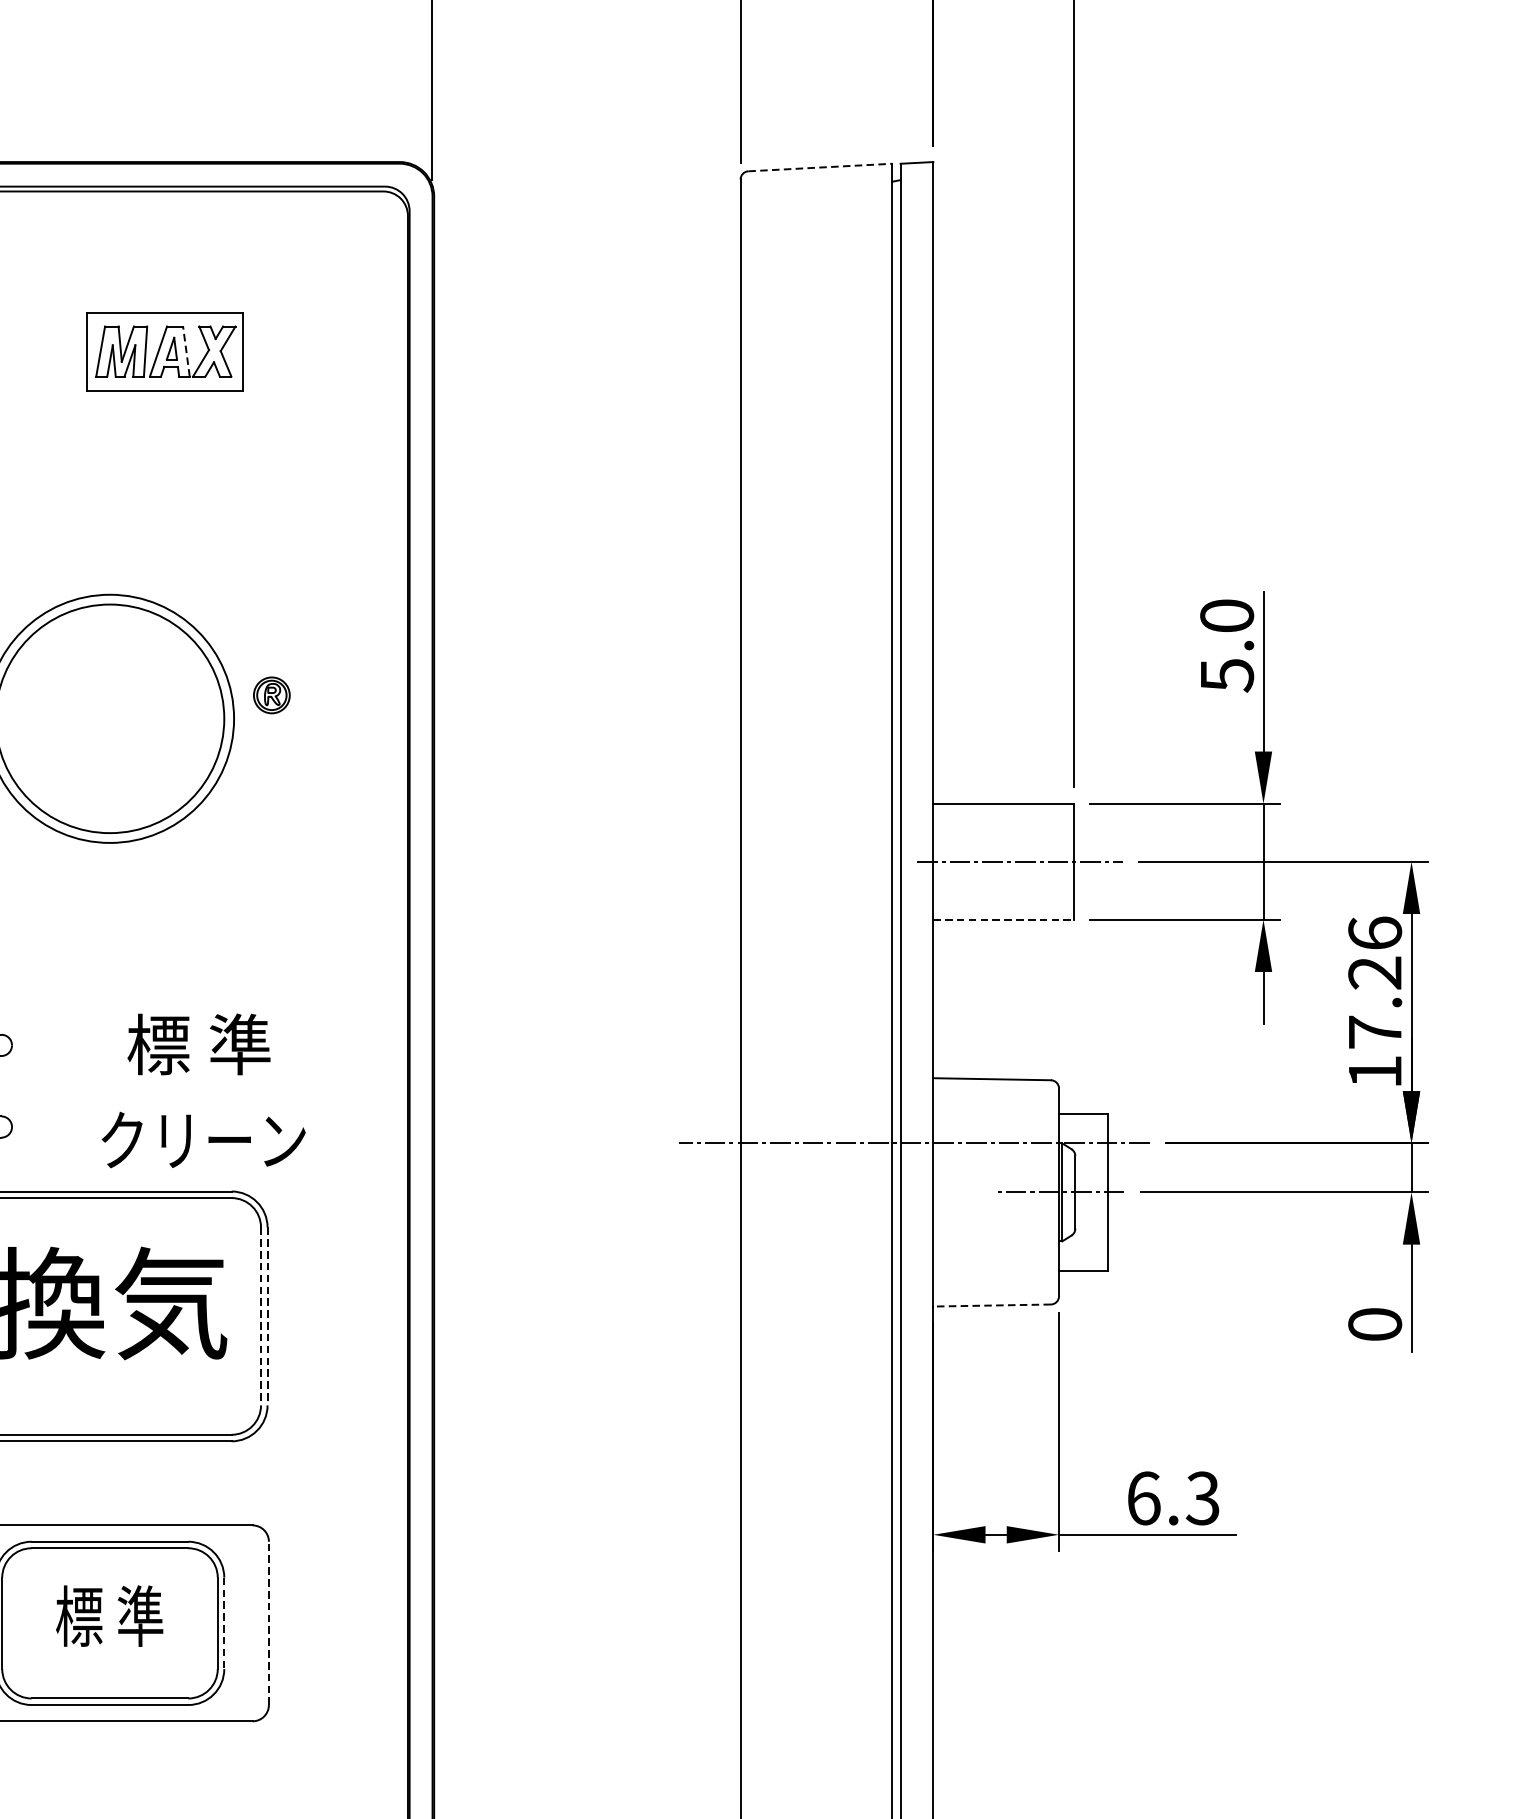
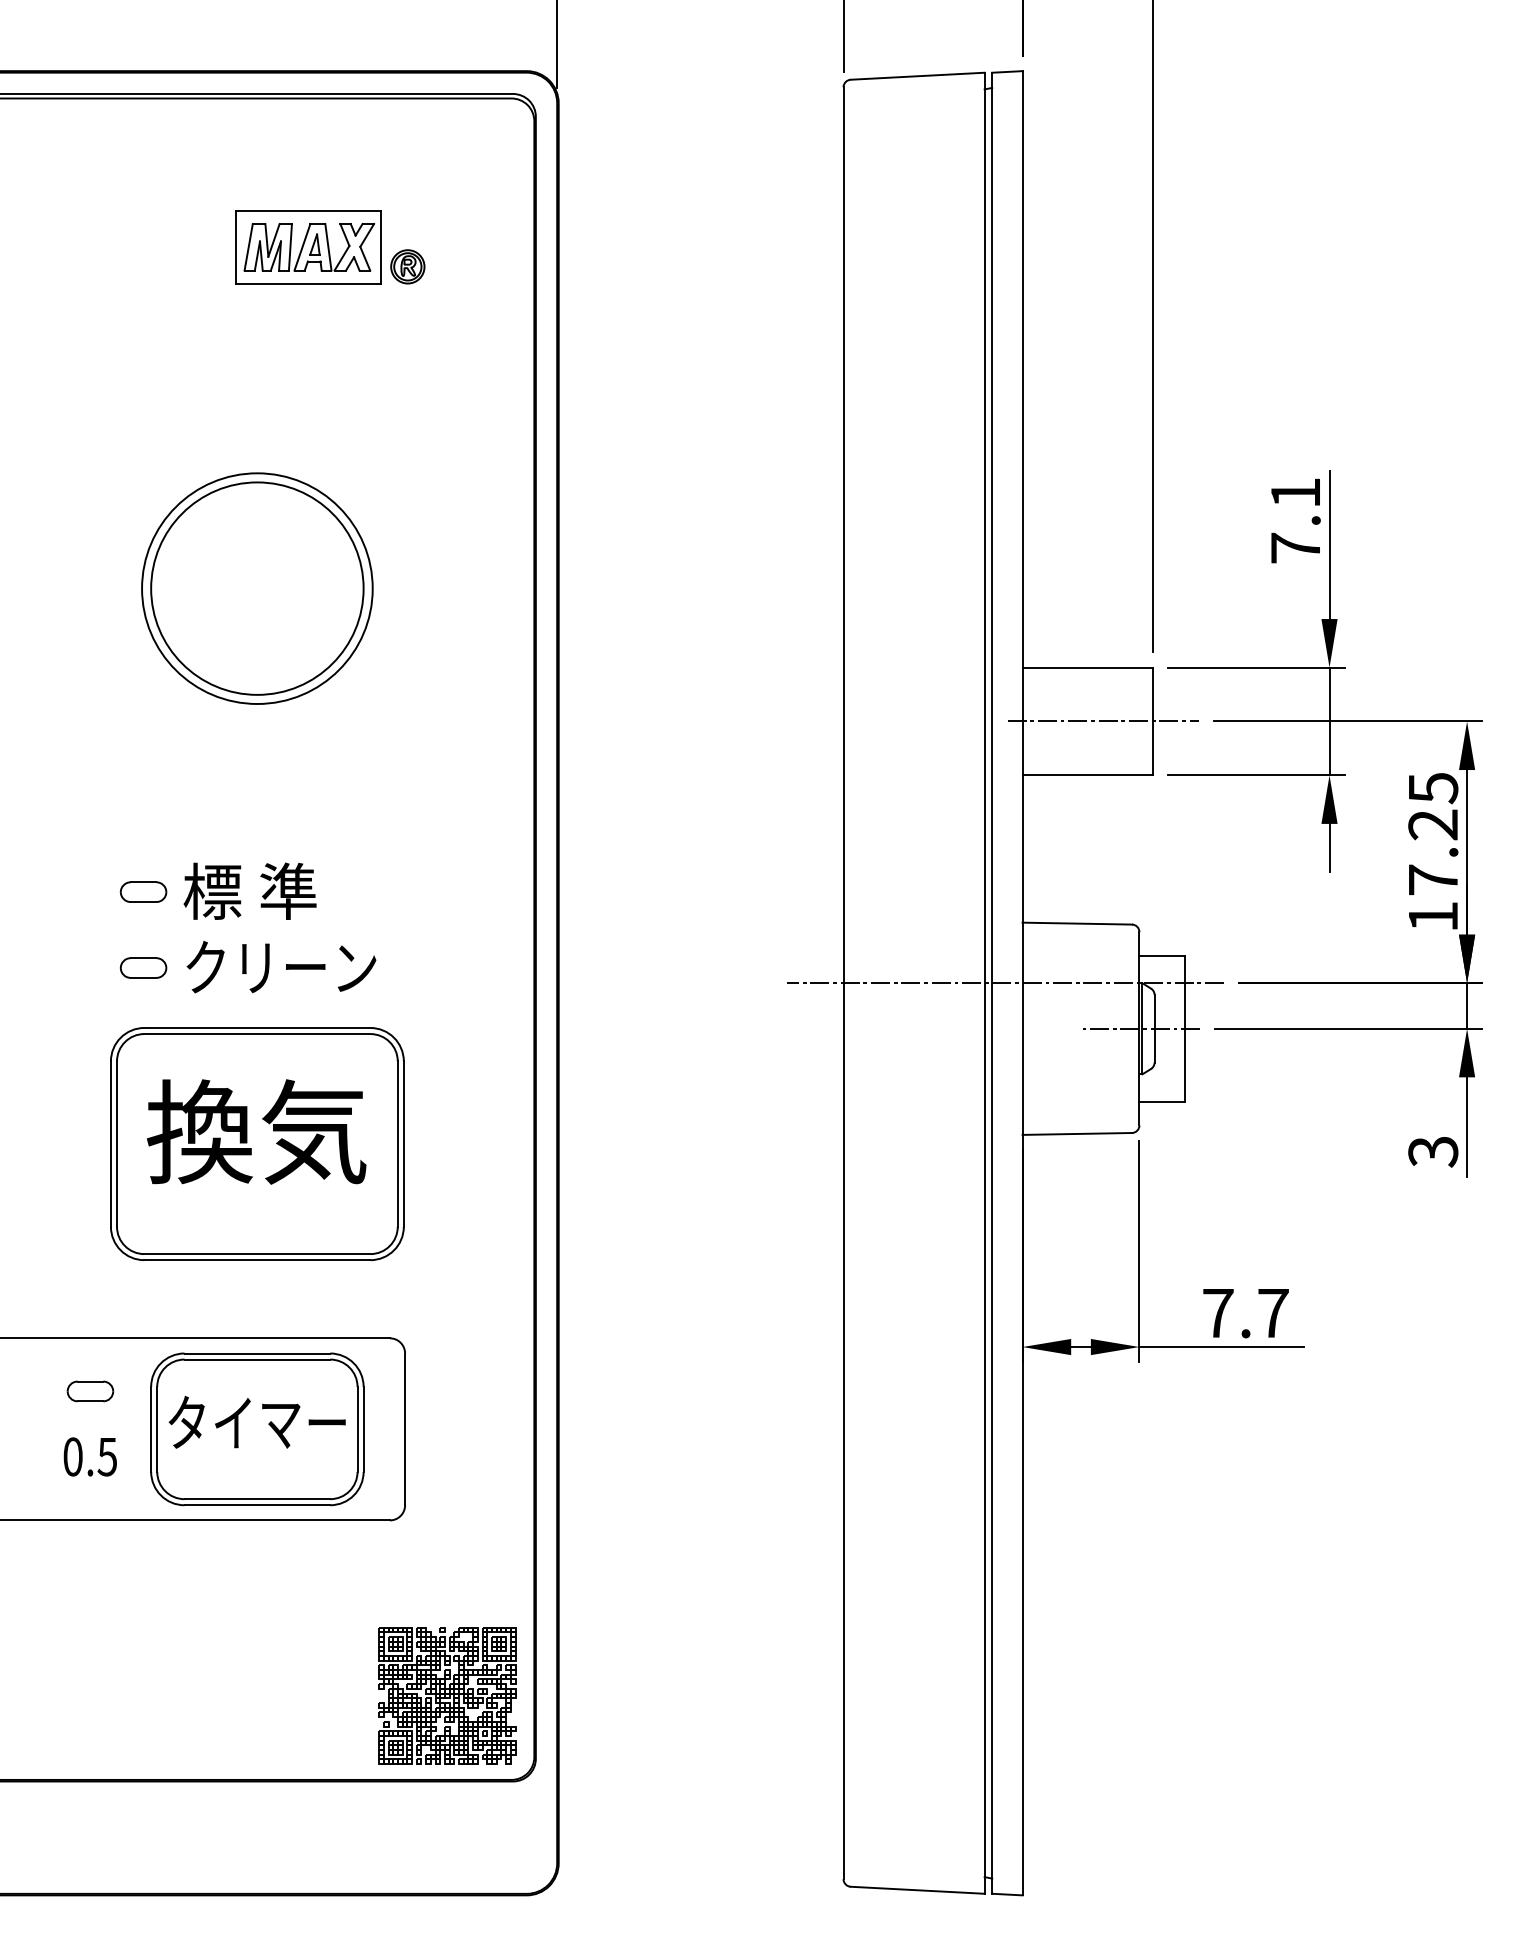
line: (821, 167) -> (918, 76), dashed -> solid
line: (186, 350) -> (328, 246), dashed -> solid
text: (1226, 645) -> (1295, 520), 5.0 -> 7.1
part: (271, 695) -> (407, 266), moved
line: (1004, 919) -> (1088, 775), dashed -> solid
text: (1375, 933) -> (1433, 788), 17.26 -> 17.25
text: (198, 1043) -> (249, 890), moved
text: (203, 1140) -> (281, 967), moved
line: (992, 1305) -> (1077, 1133), dashed -> solid
line: (260, 1316) -> (397, 1144), dashed -> solid
line: (267, 1316) -> (403, 1144), dashed -> solid
text: (1375, 1324) -> (1433, 1151), 0 -> 3
text: (1173, 1498) -> (1245, 1313), 6.3 -> 7.7
text: (109, 1615) -> (256, 1422), 標 準 -> タイマー
line: (224, 1623) -> (363, 1429), dashed -> solid
line: (269, 1623) -> (405, 1429), dashed -> solid

